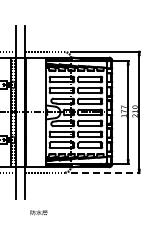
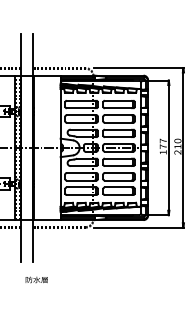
line: (105, 173) -> (138, 228), dashed -> solid
text: (38, 212) -> (36, 279), moved

